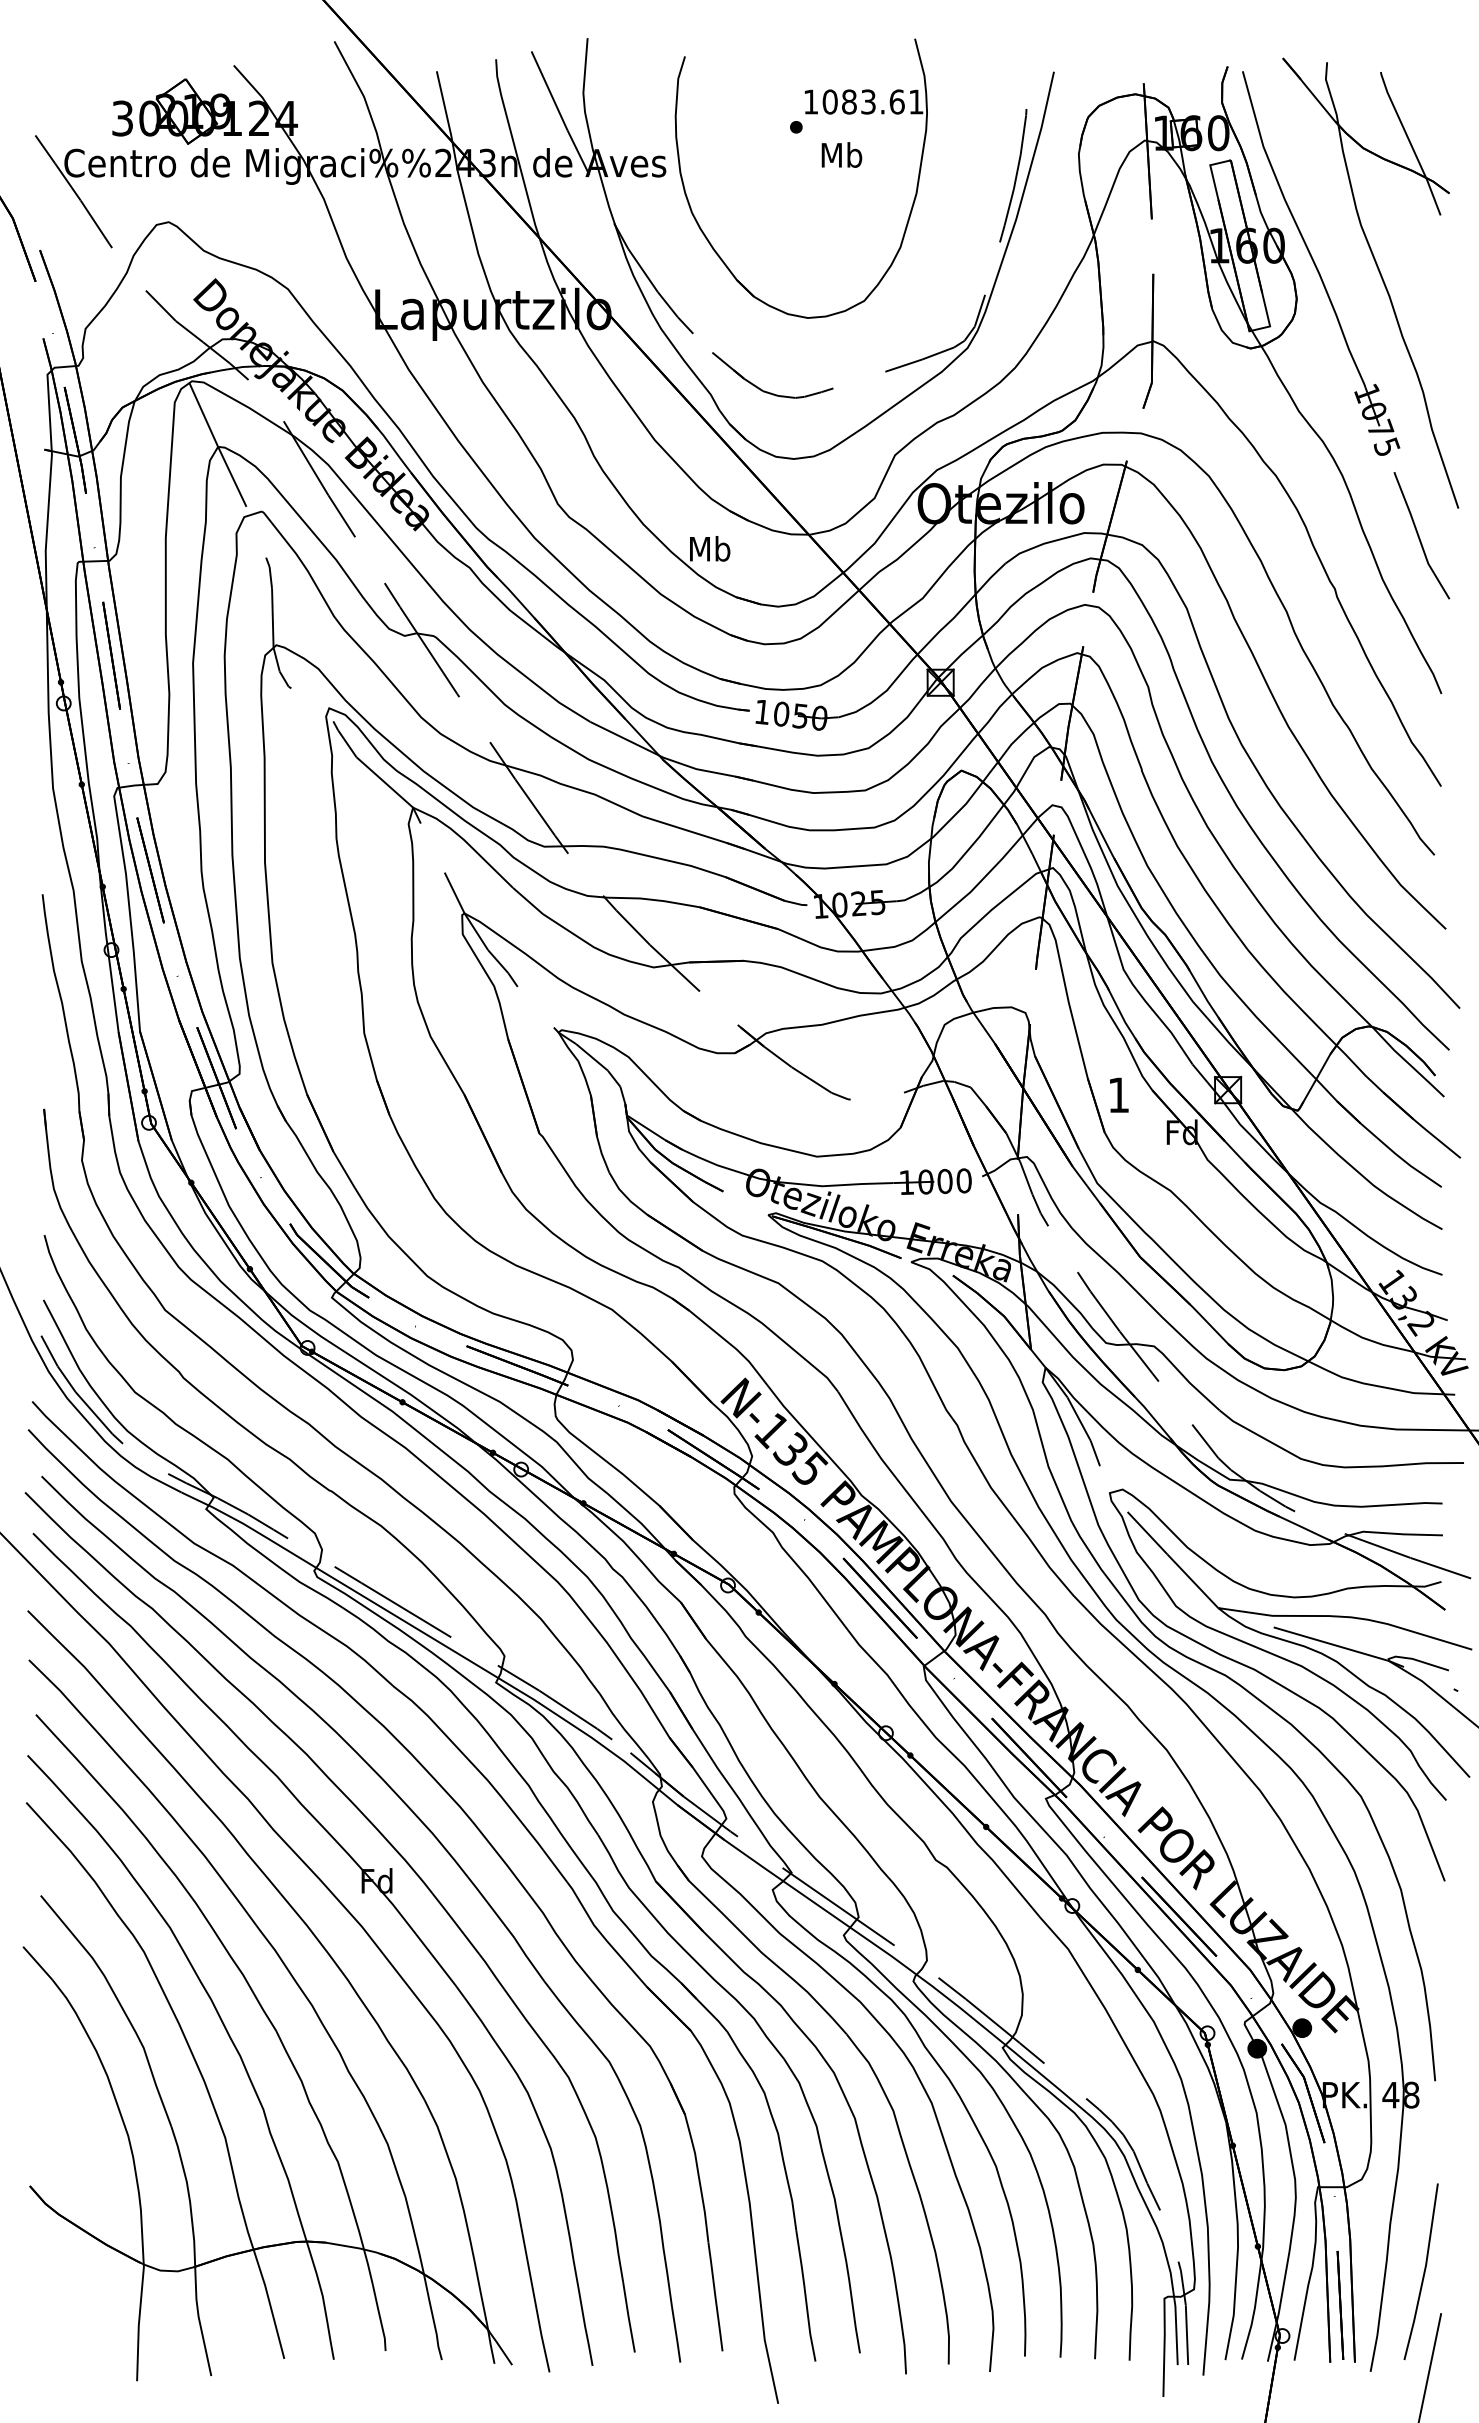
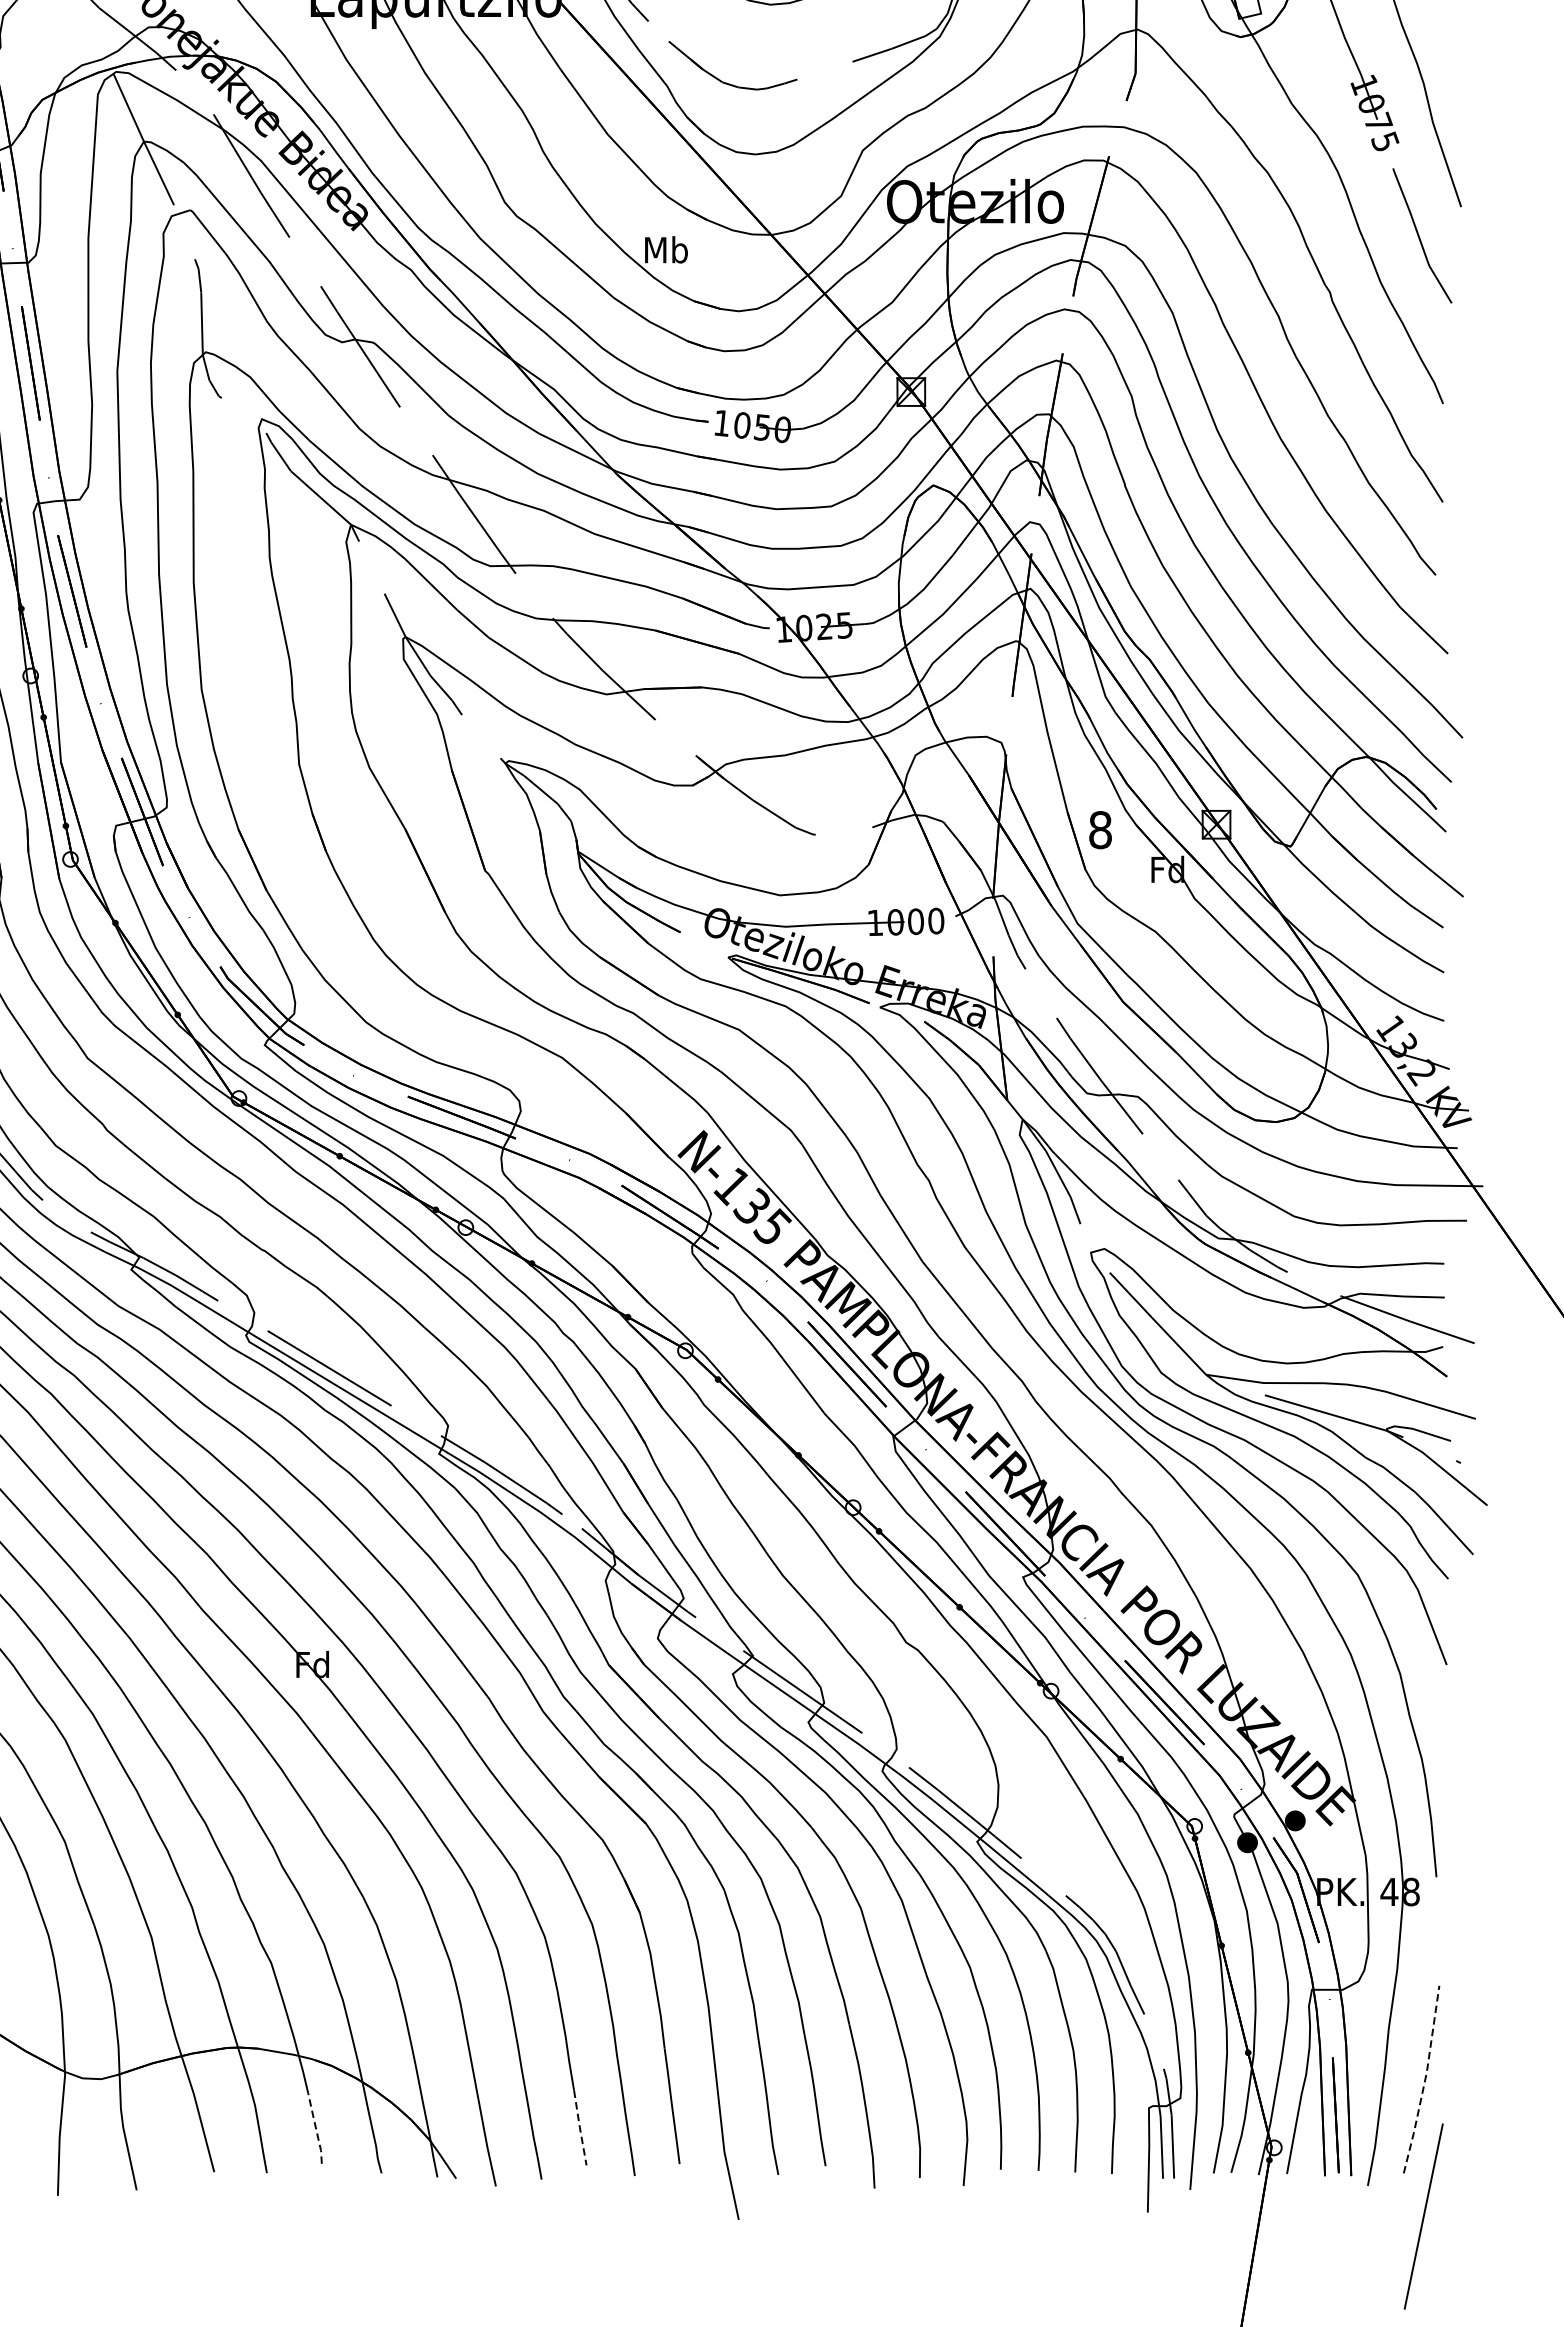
text: (1118, 1095) -> (1100, 830), 1 -> 8
line: (1424, 2272) -> (1425, 2080), solid -> dashed
line: (380, 2317) -> (316, 2128), solid -> dashed
line: (628, 2317) -> (579, 2128), solid -> dashed

